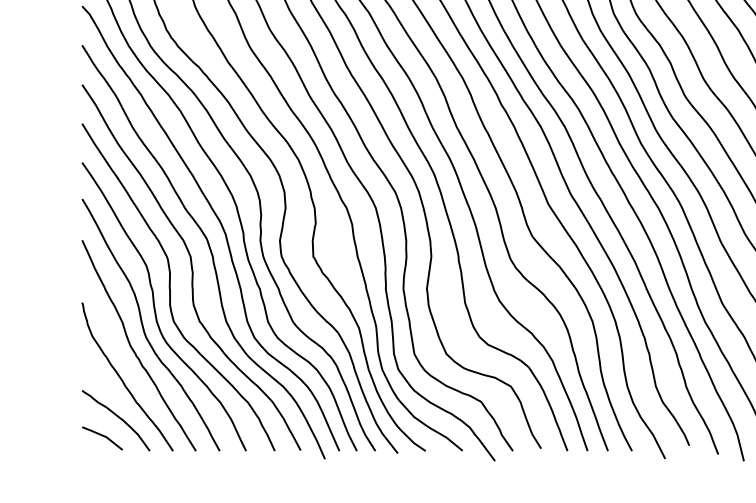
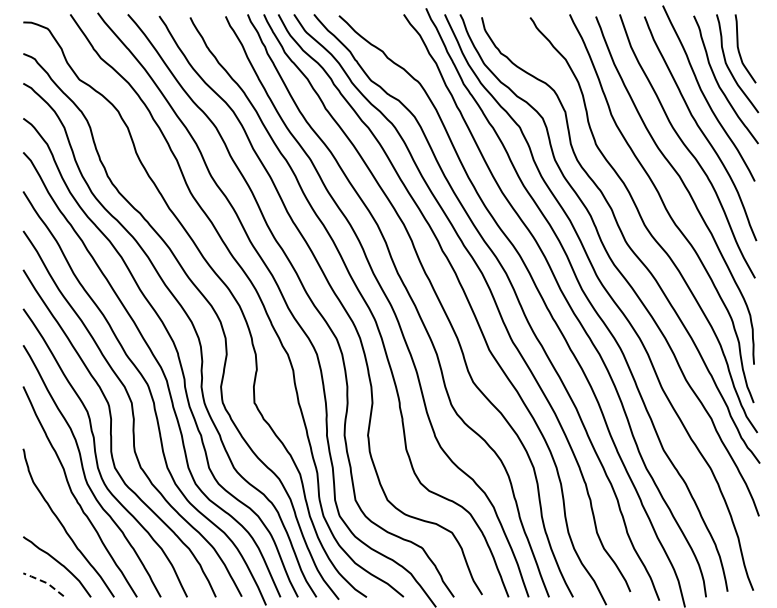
line: (103, 436) -> (44, 582), solid -> dashed

